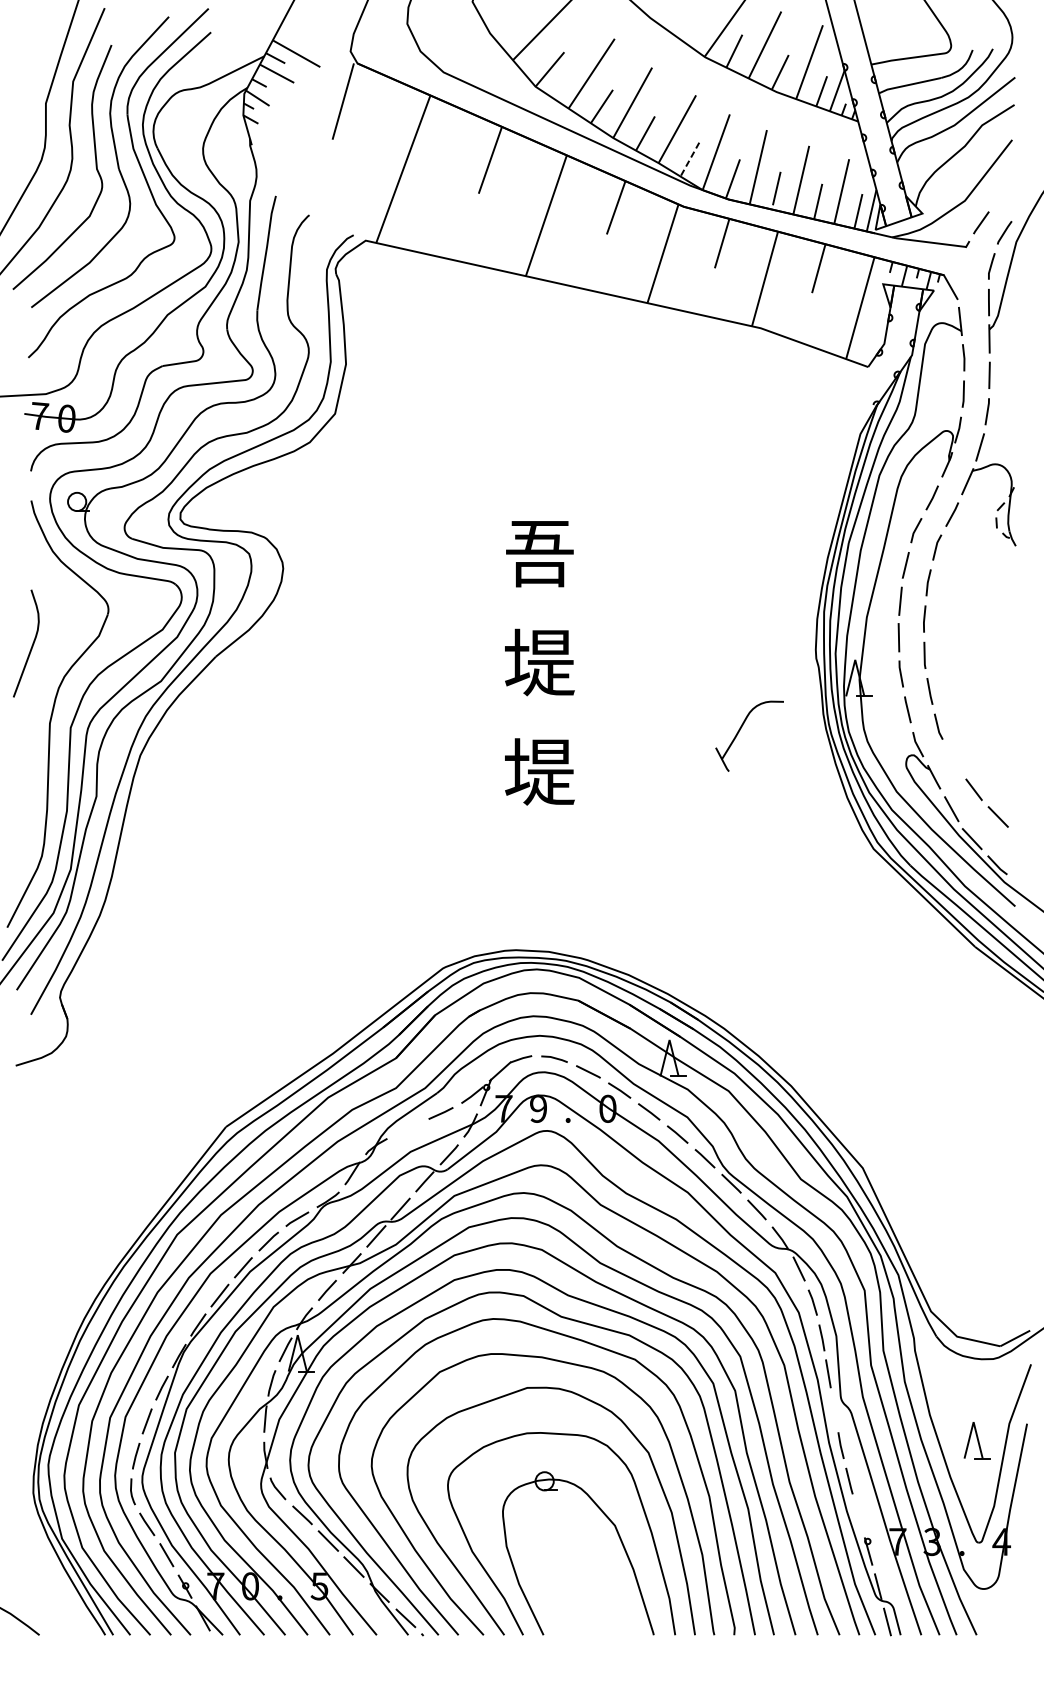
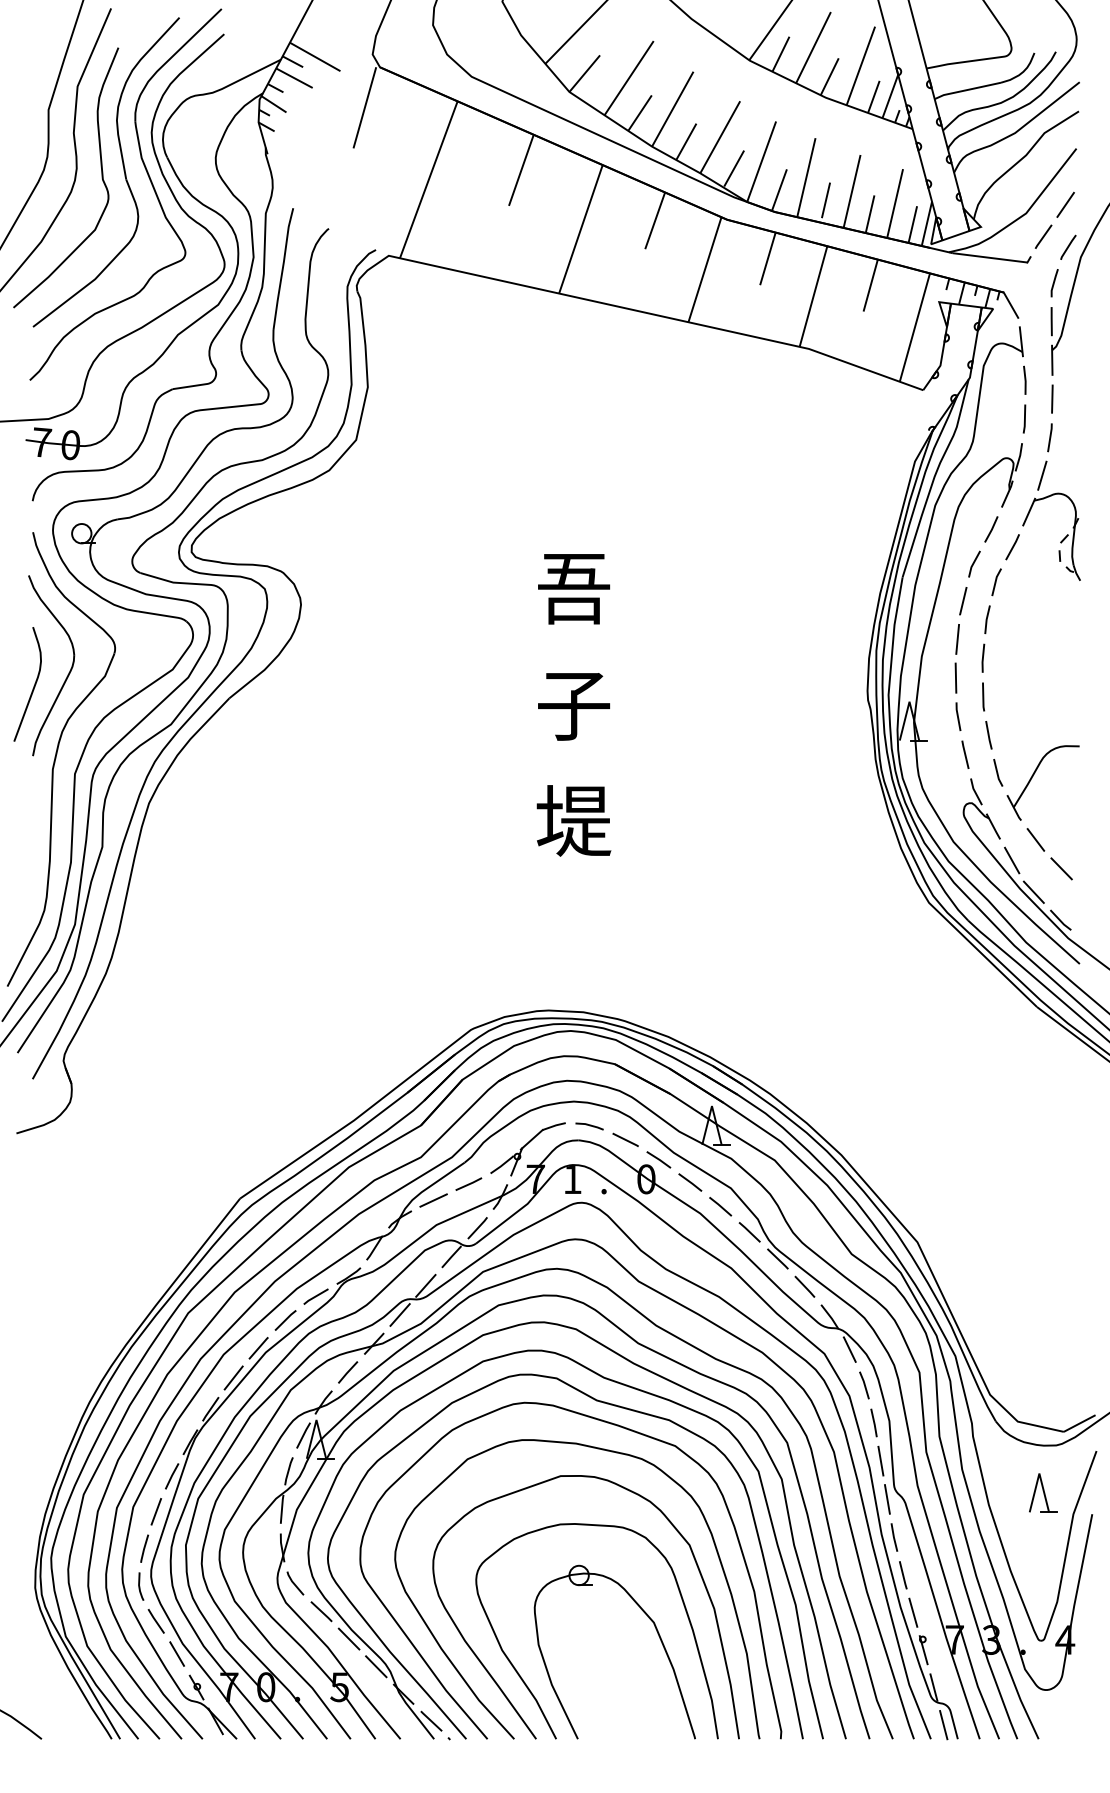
line: (690, 158) -> (734, 168), dashed -> solid
line: (1001, 192) -> (1065, 204), added
part: (63, 634) -> (67, 674), added
text: (539, 662) -> (573, 704), 堤 -> 子
part: (739, 732) -> (1032, 778), moved
text: (538, 1109) -> (572, 1179), 9 -> 1
line: (407, 1128) -> (433, 1200), added
line: (833, 1409) -> (886, 1499), added
part: (977, 1439) -> (1043, 1492), moved
line: (859, 1516) -> (913, 1612), added

